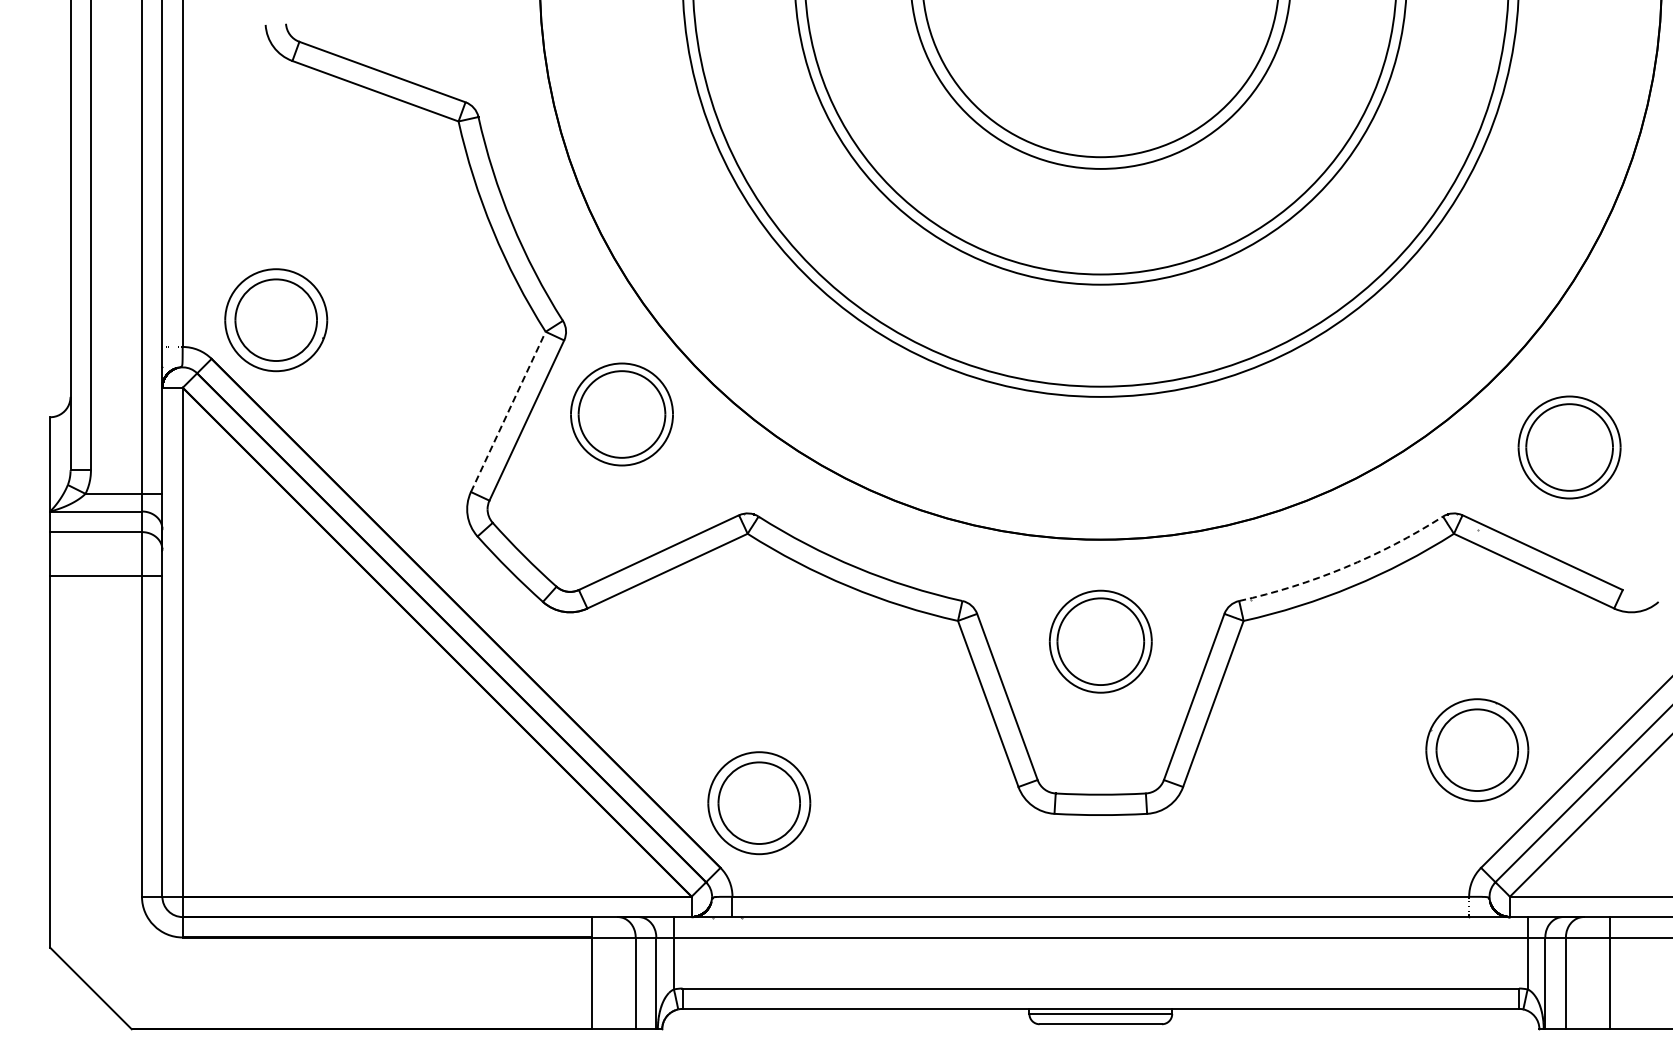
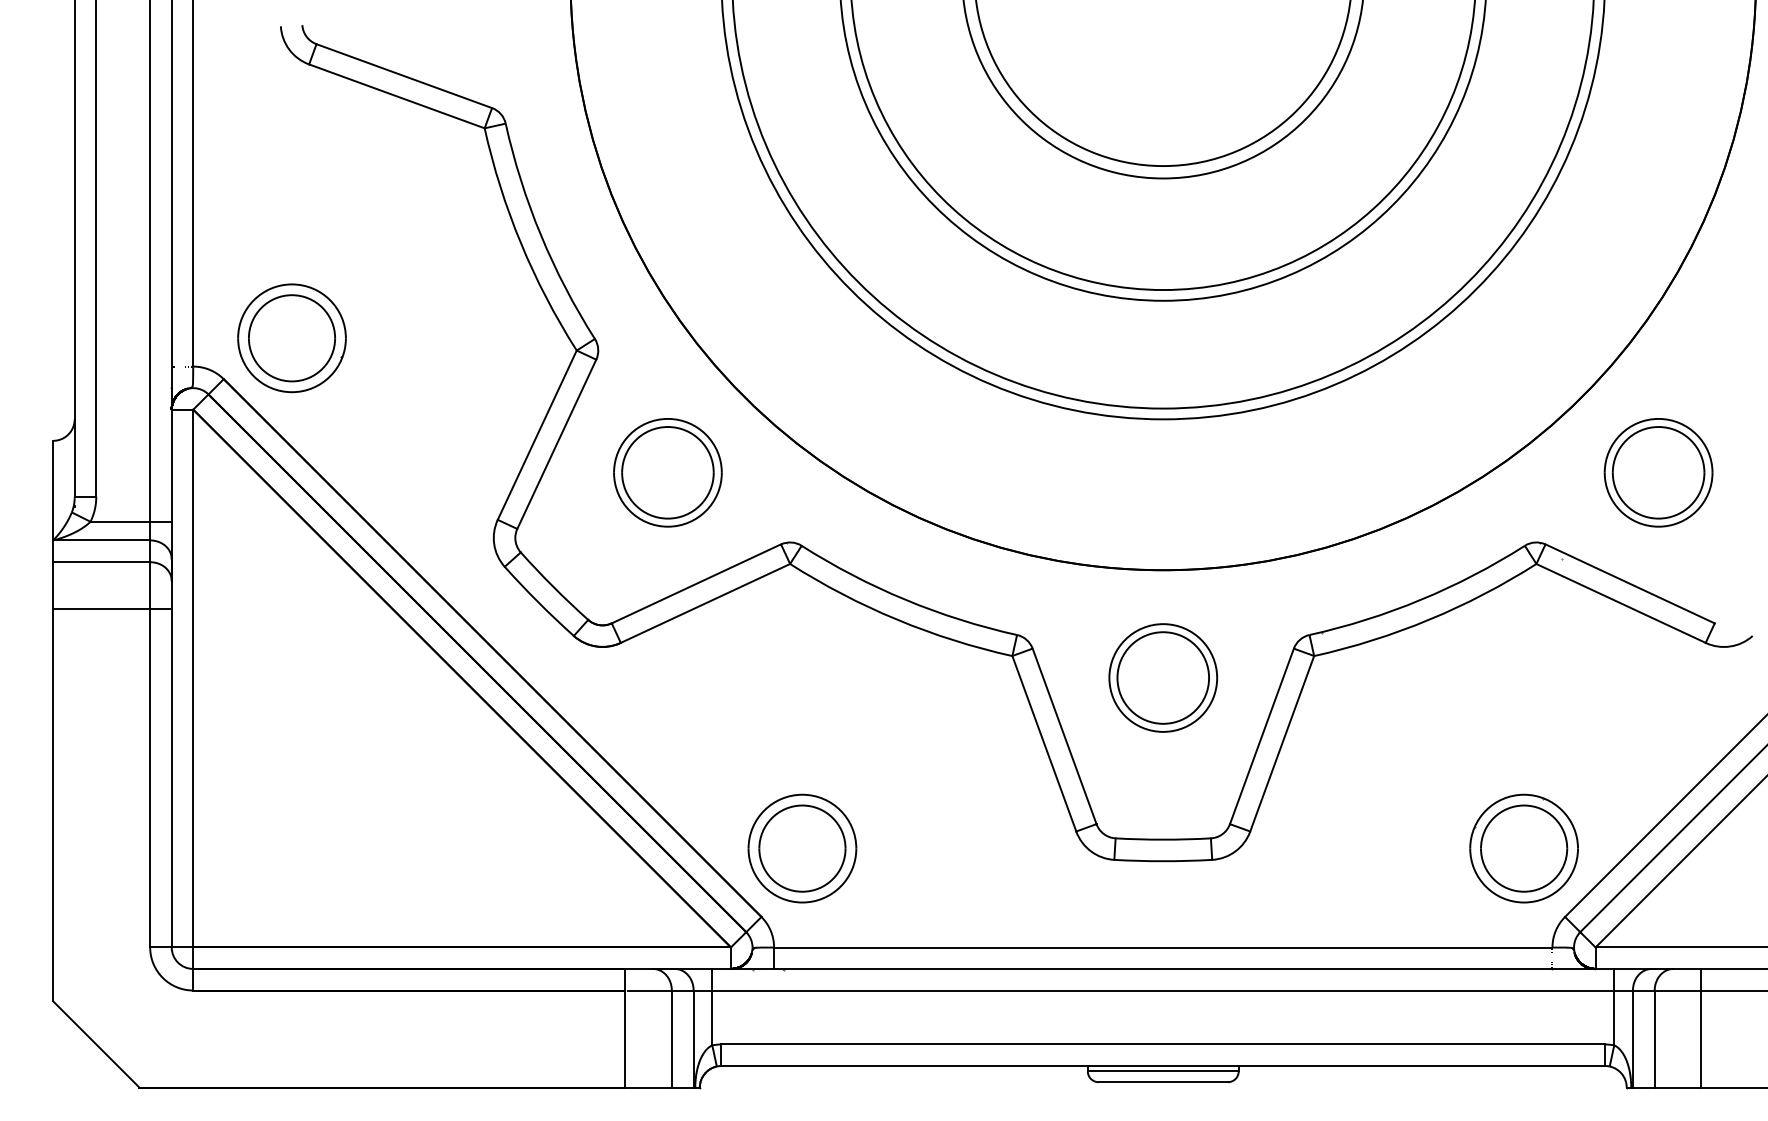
line: (508, 411) -> (537, 434), dashed -> solid
part: (621, 414) -> (667, 472), moved
arc: (1344, 567) -> (1420, 599), dashed -> solid
part: (1477, 750) -> (1524, 848), moved

